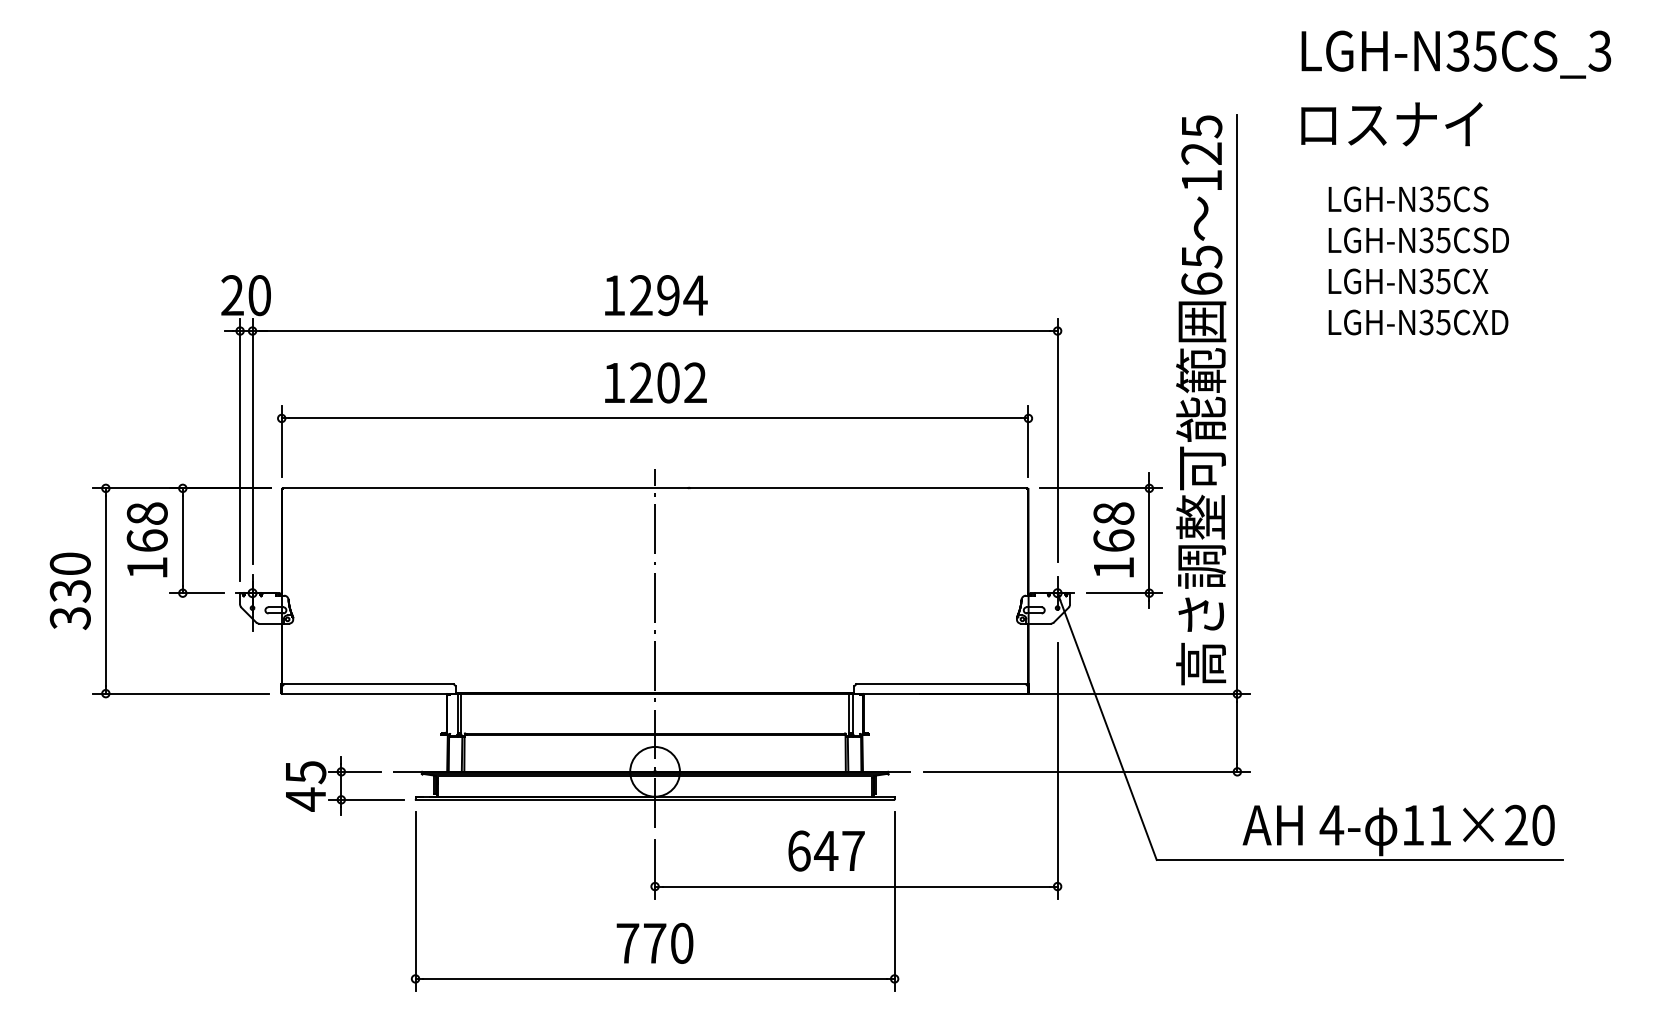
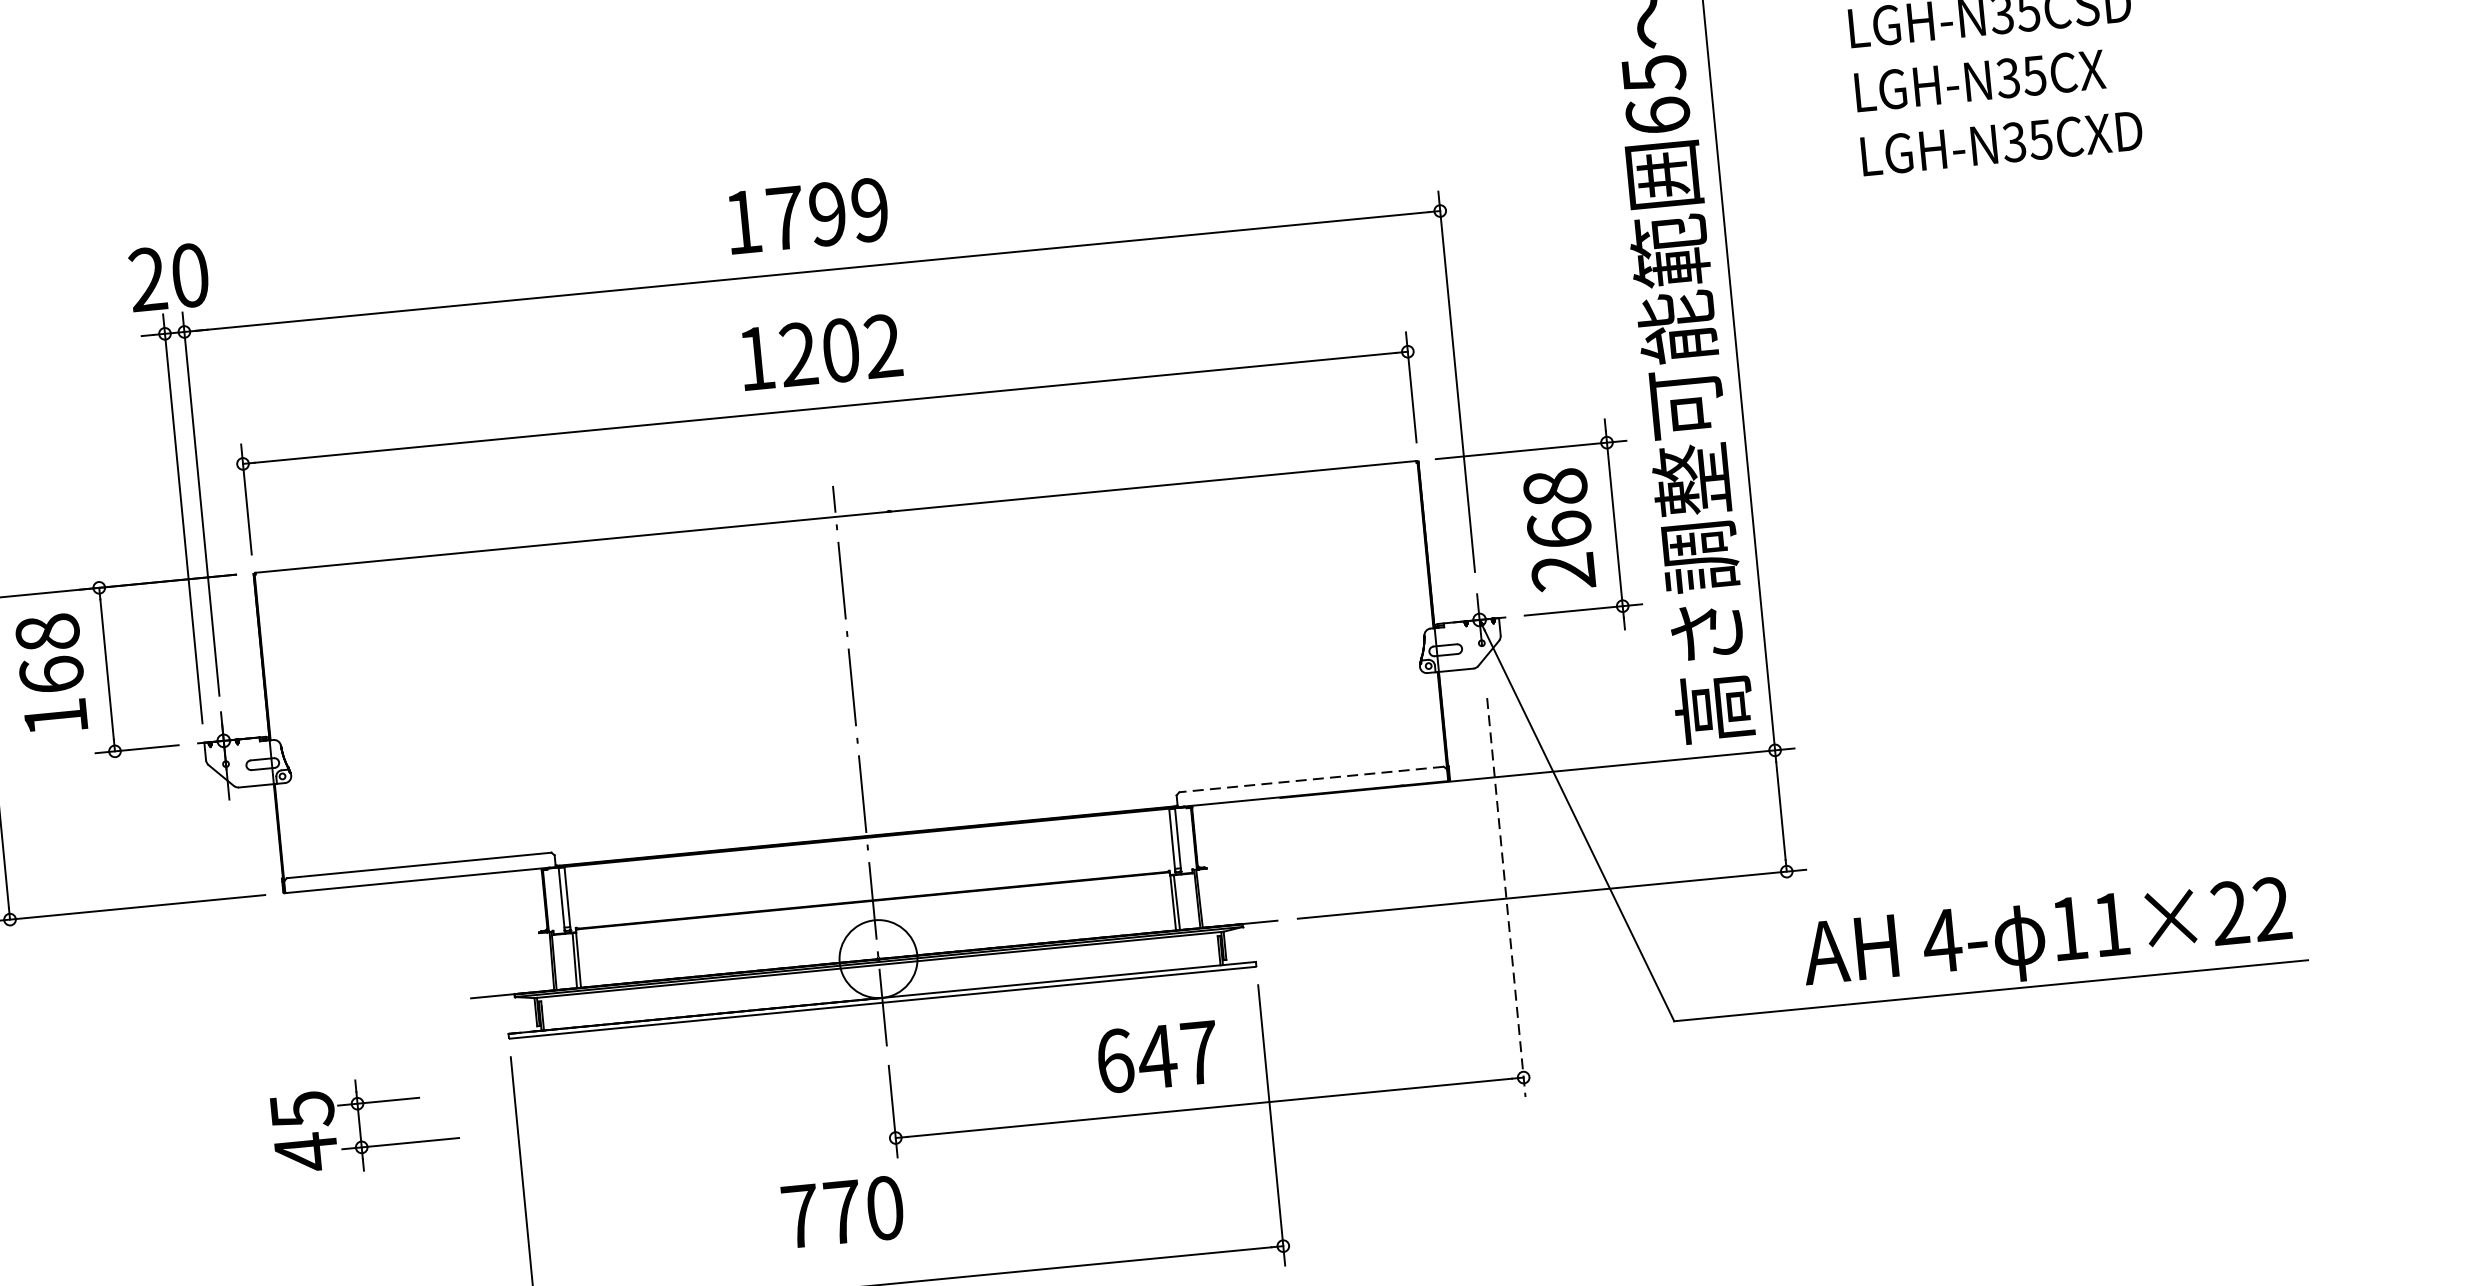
text: (668, 295) -> (827, 214), 1294 -> 1799
text: (1113, 567) -> (1562, 571), 168 -> 268
line: (941, 684) -> (1312, 779), solid -> dashed
line: (1057, 771) -> (1506, 898), solid -> dashed
part: (345, 785) -> (366, 1124), moved
text: (1543, 824) -> (2272, 907), 11×20 -> 11×22
text: (654, 943) -> (842, 1212), moved

